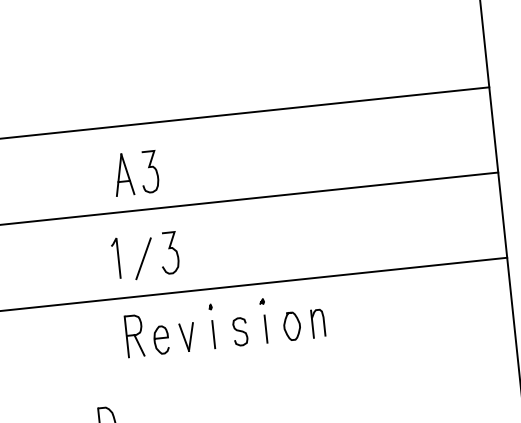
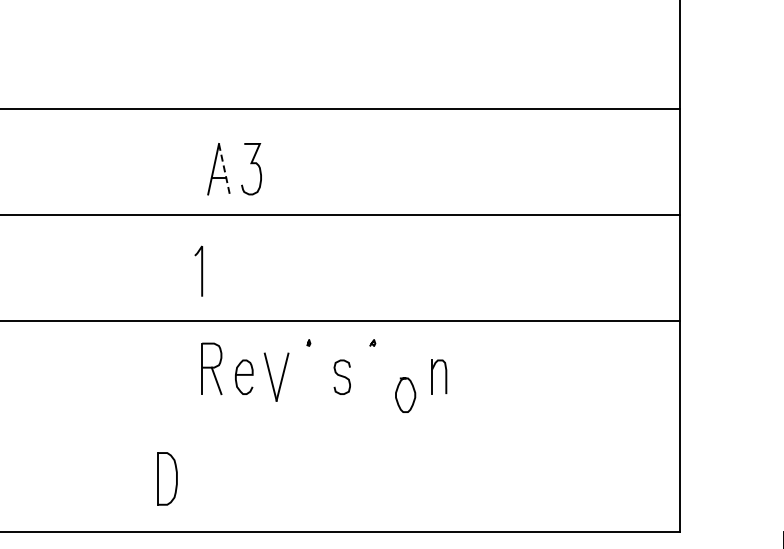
line: (127, 174) -> (224, 169), solid -> dashed
curve: (169, 249) -> (265, 266), removed
line: (143, 259) -> (232, 275), removed
part: (292, 325) -> (405, 394), moved
line: (266, 329) -> (374, 377), removed
line: (213, 334) -> (309, 377), removed
part: (187, 337) -> (276, 377), size x1.4

